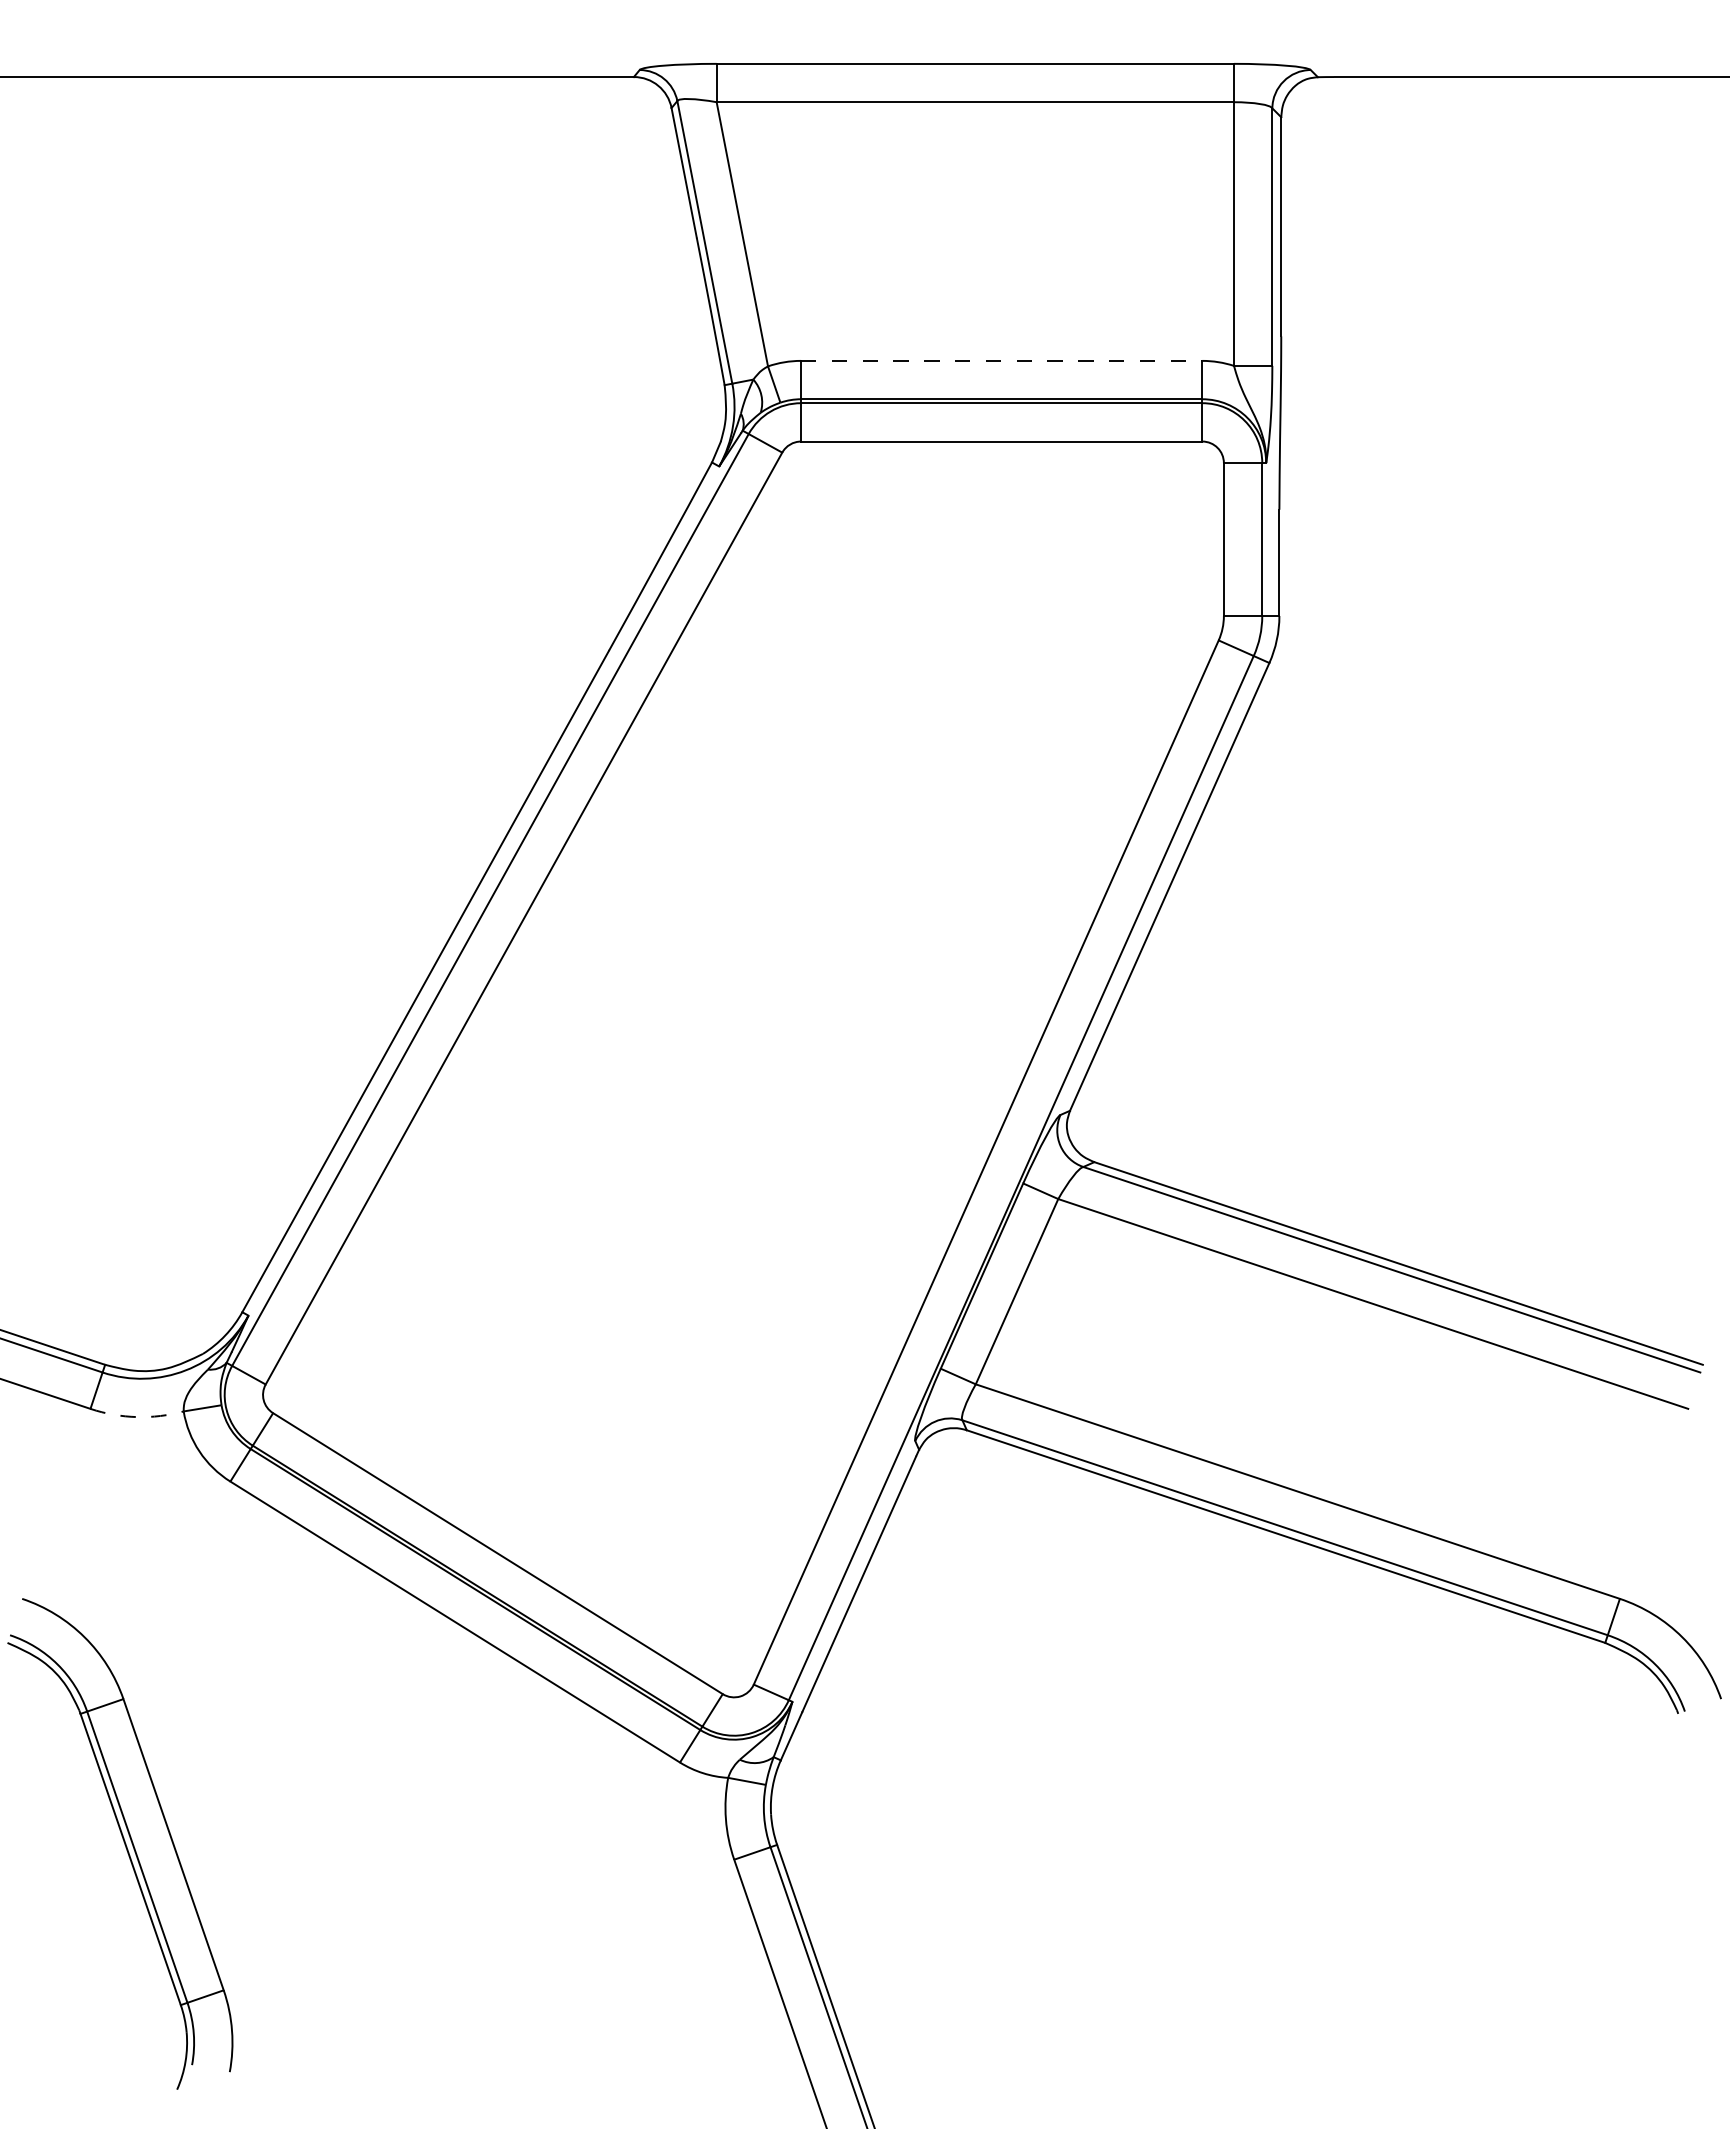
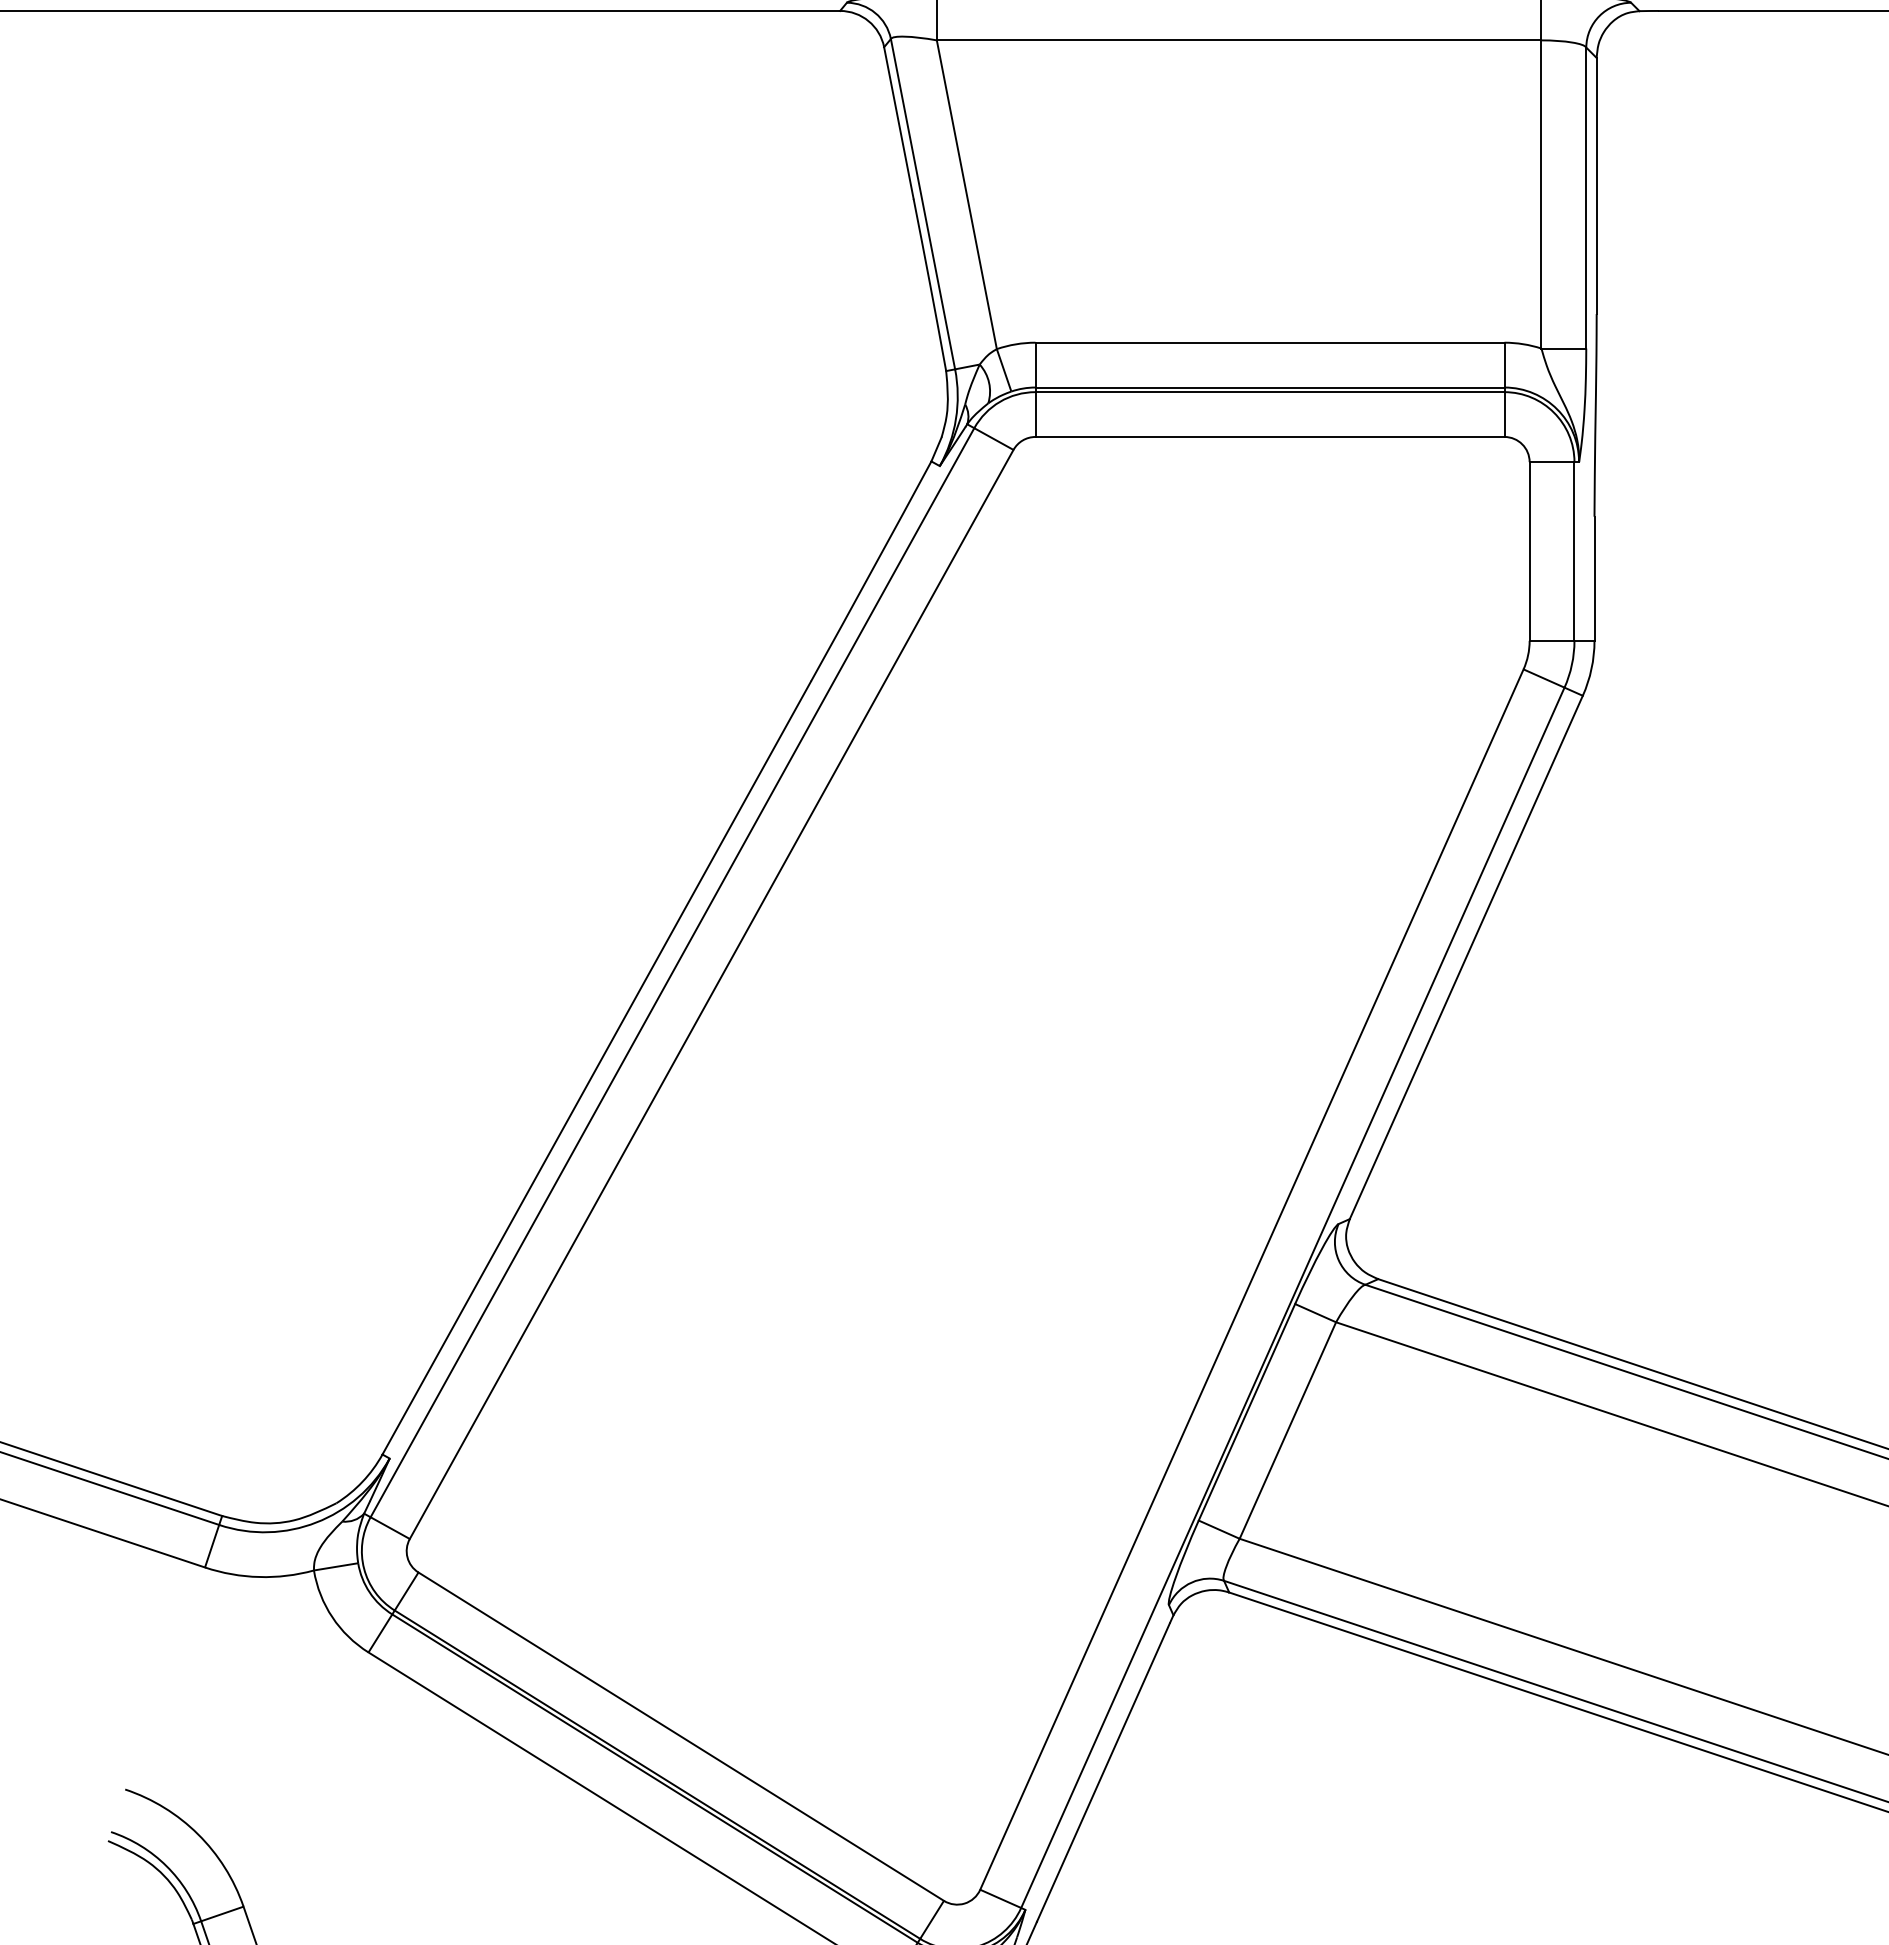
line: (1001, 360) -> (1269, 342), dashed -> solid
arc: (136, 1417) -> (258, 1577), dashed -> solid

